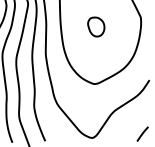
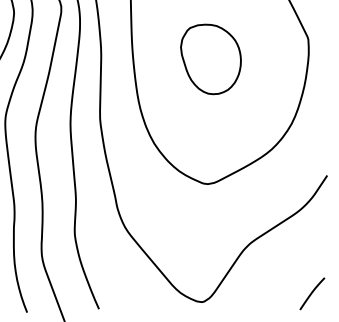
part: (95, 26) -> (208, 58), size x1.67

